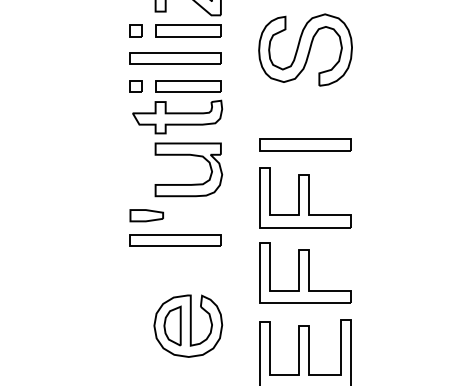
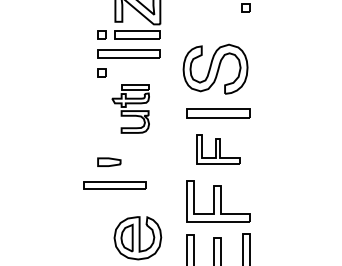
part: (305, 48) -> (215, 68), moved
part: (177, 137) -> (130, 108), size x0.6
part: (305, 197) -> (218, 149), size x0.7
part: (174, 240) -> (114, 185), moved

